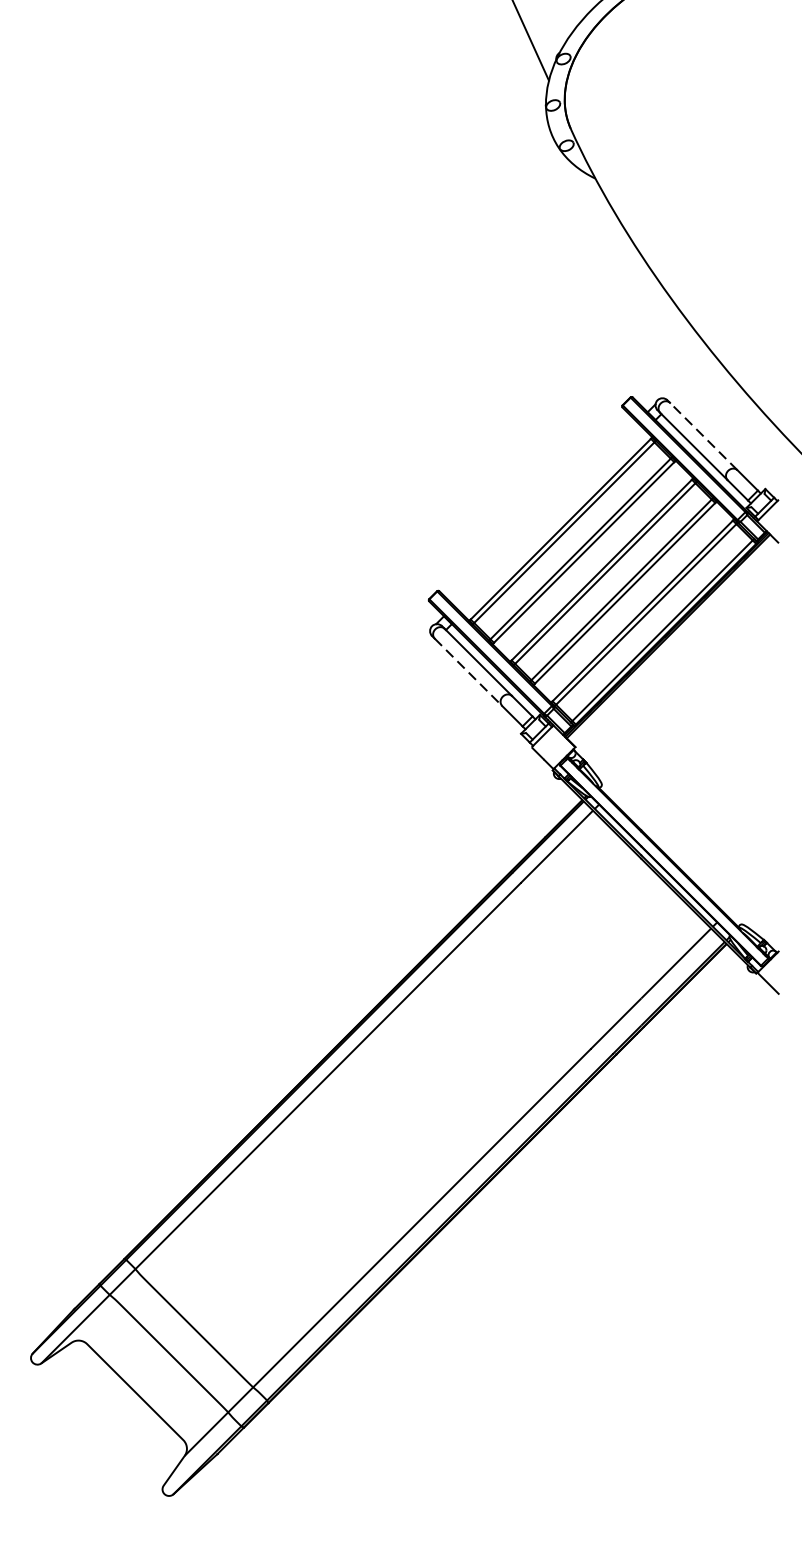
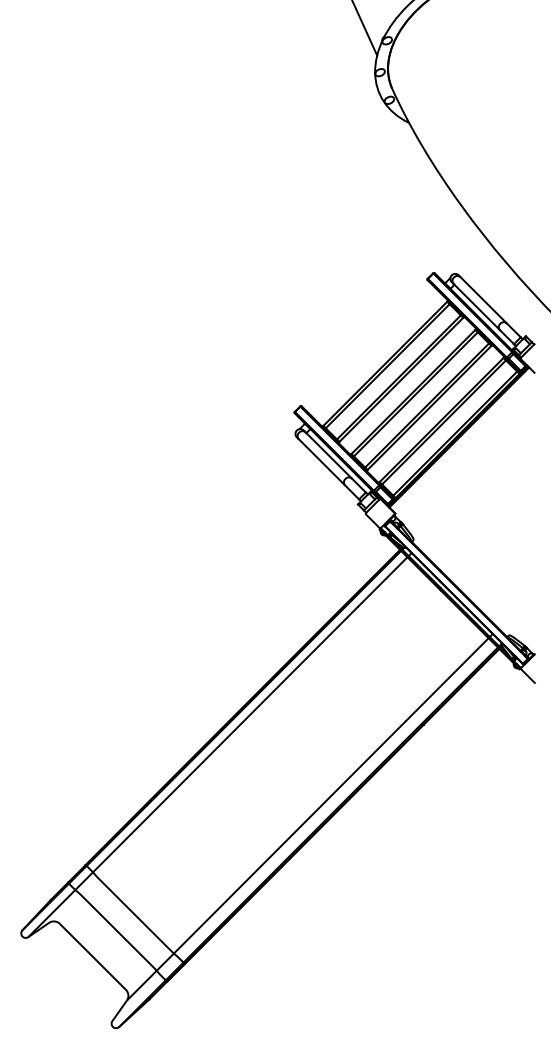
line: (703, 437) -> (483, 300), dashed -> solid
line: (467, 672) -> (321, 462), dashed -> solid

